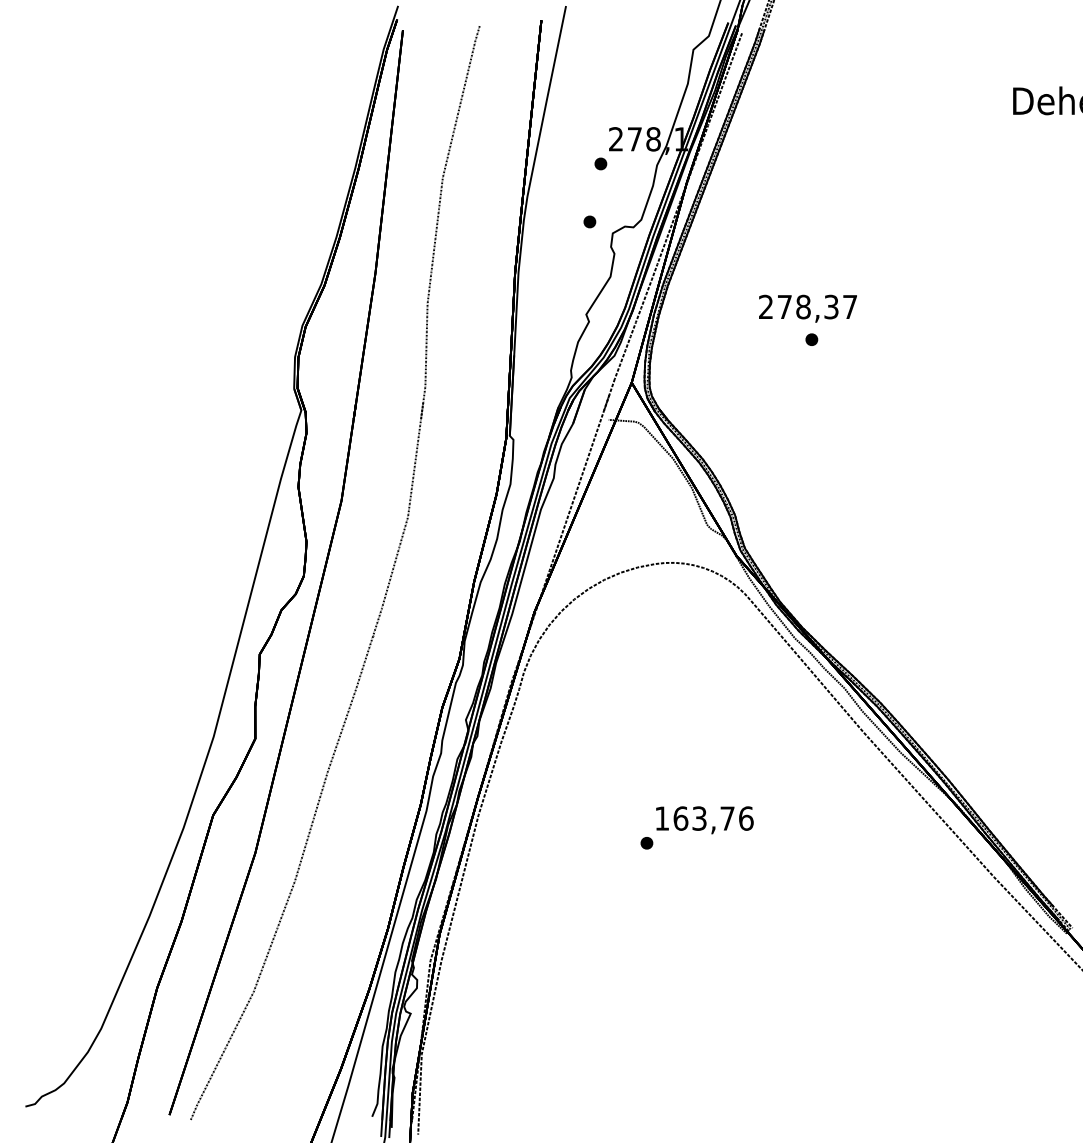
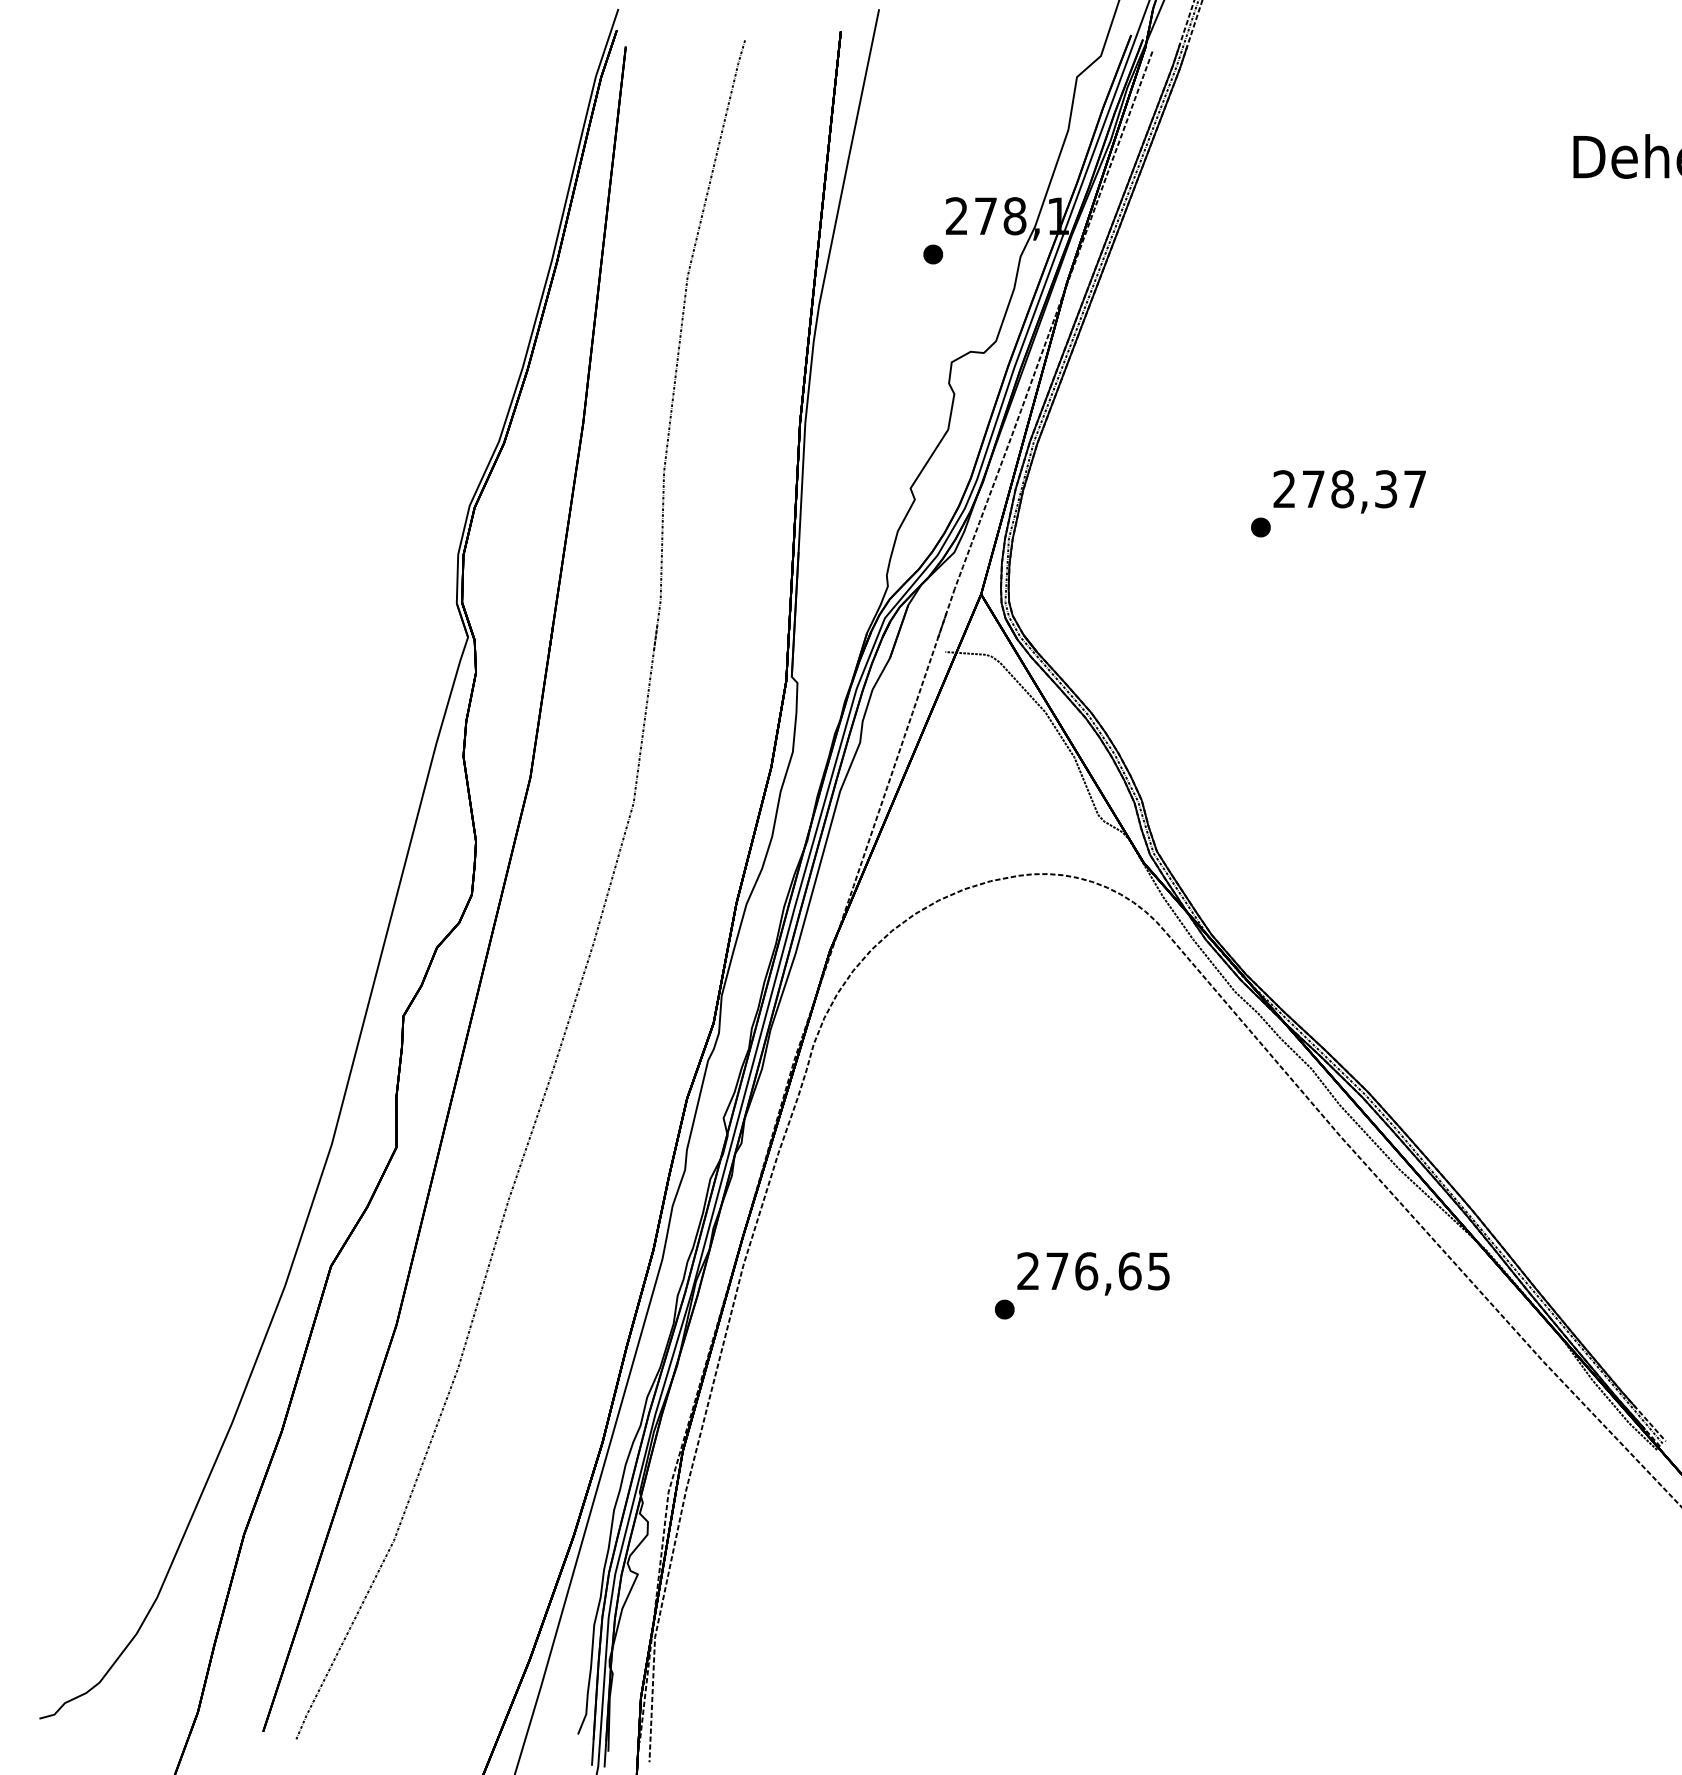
part: (589, 221) -> (915, 343), removed
text: (807, 308) -> (1348, 491), moved
text: (704, 818) -> (1094, 1271), 163,76 -> 276,65

